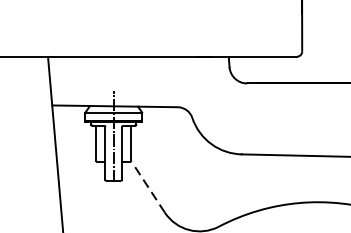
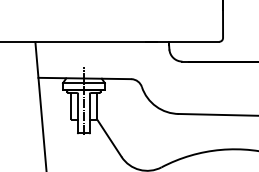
line: (148, 187) -> (109, 138), dashed -> solid

